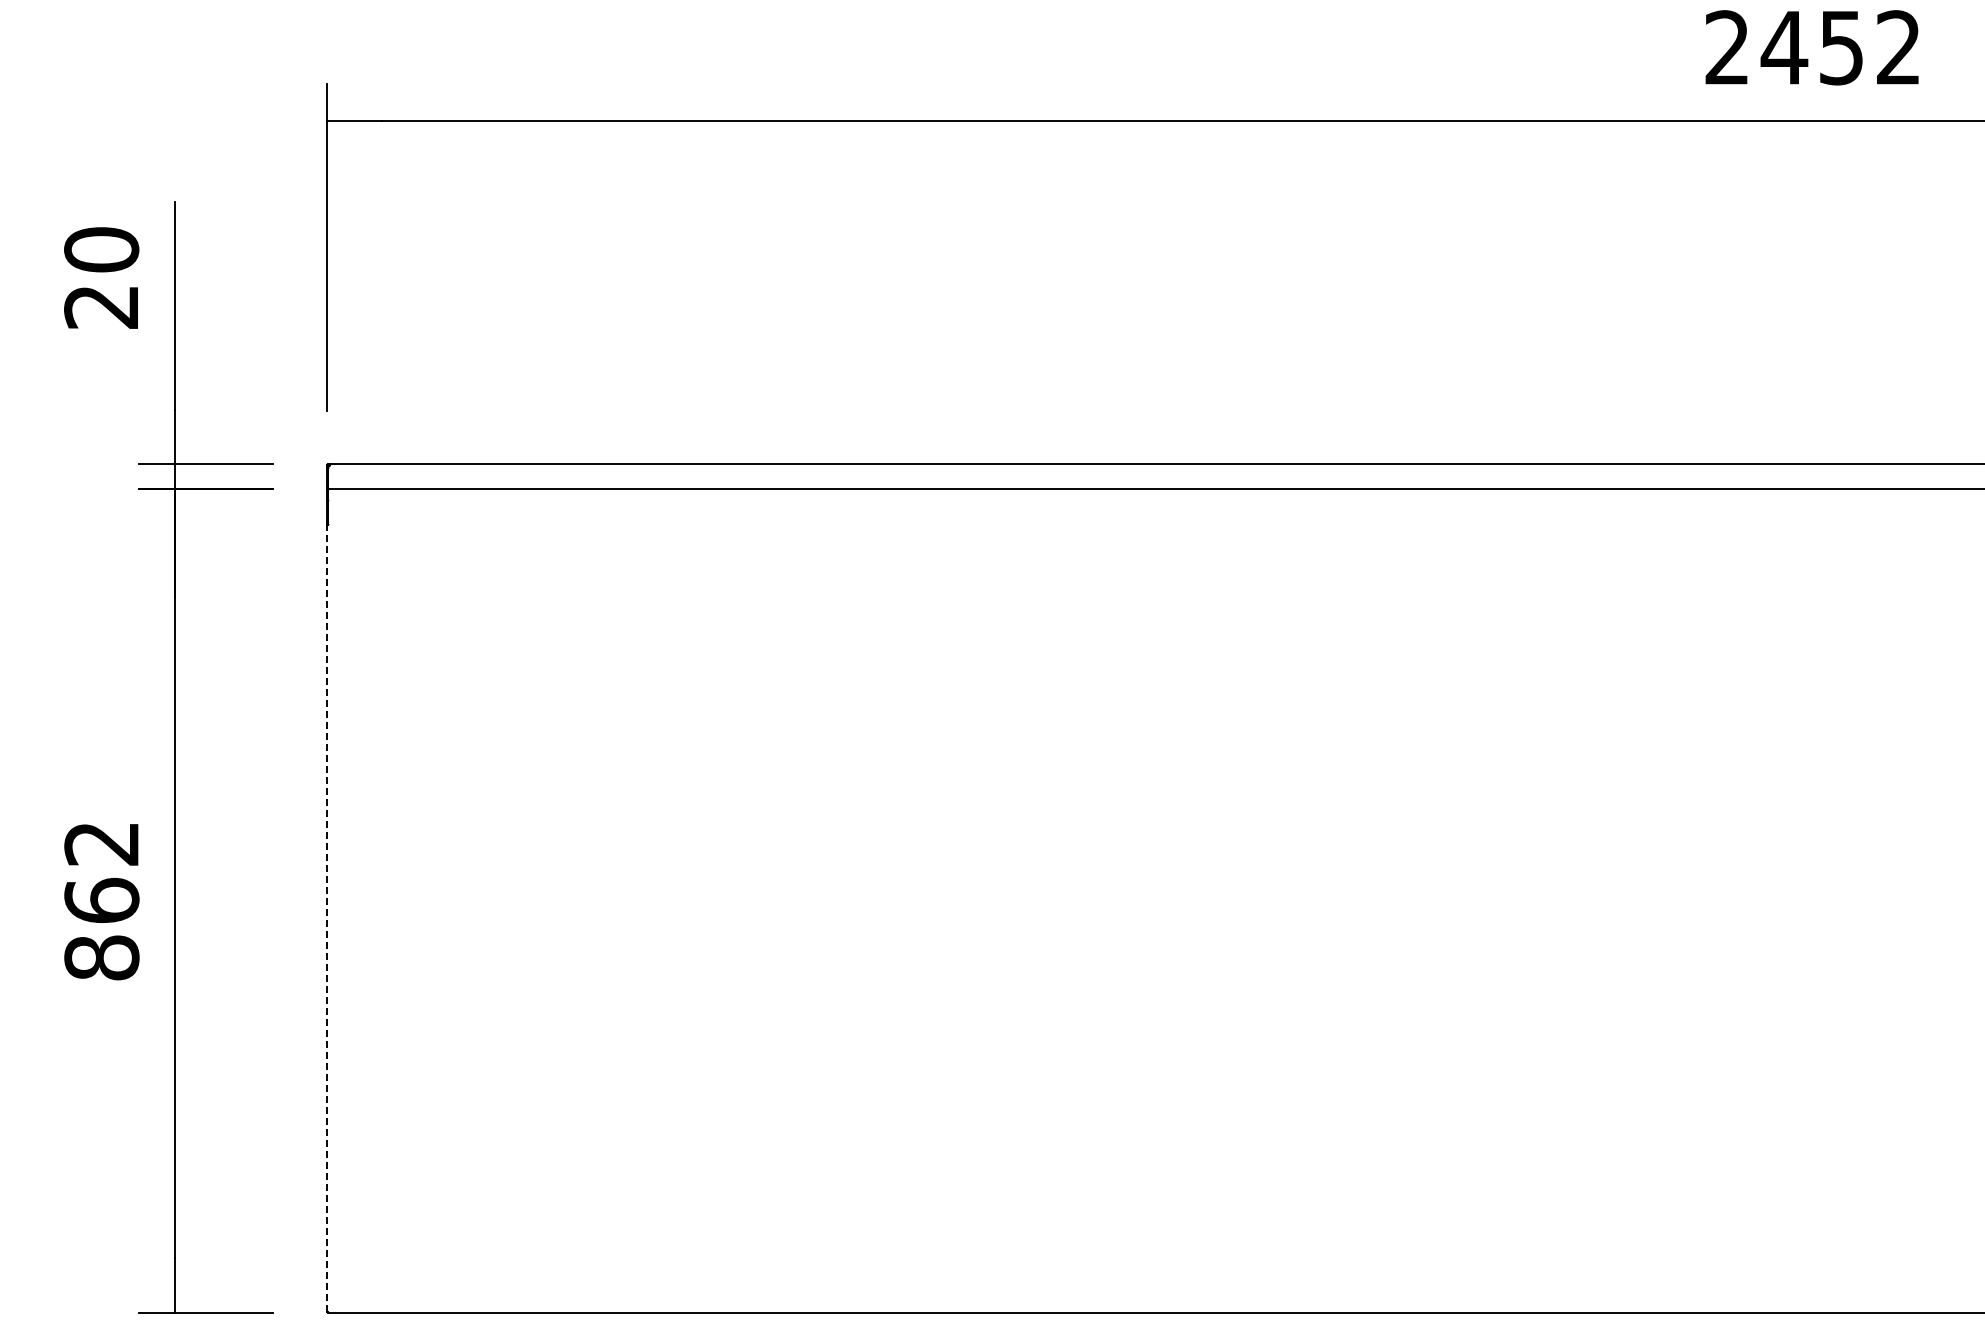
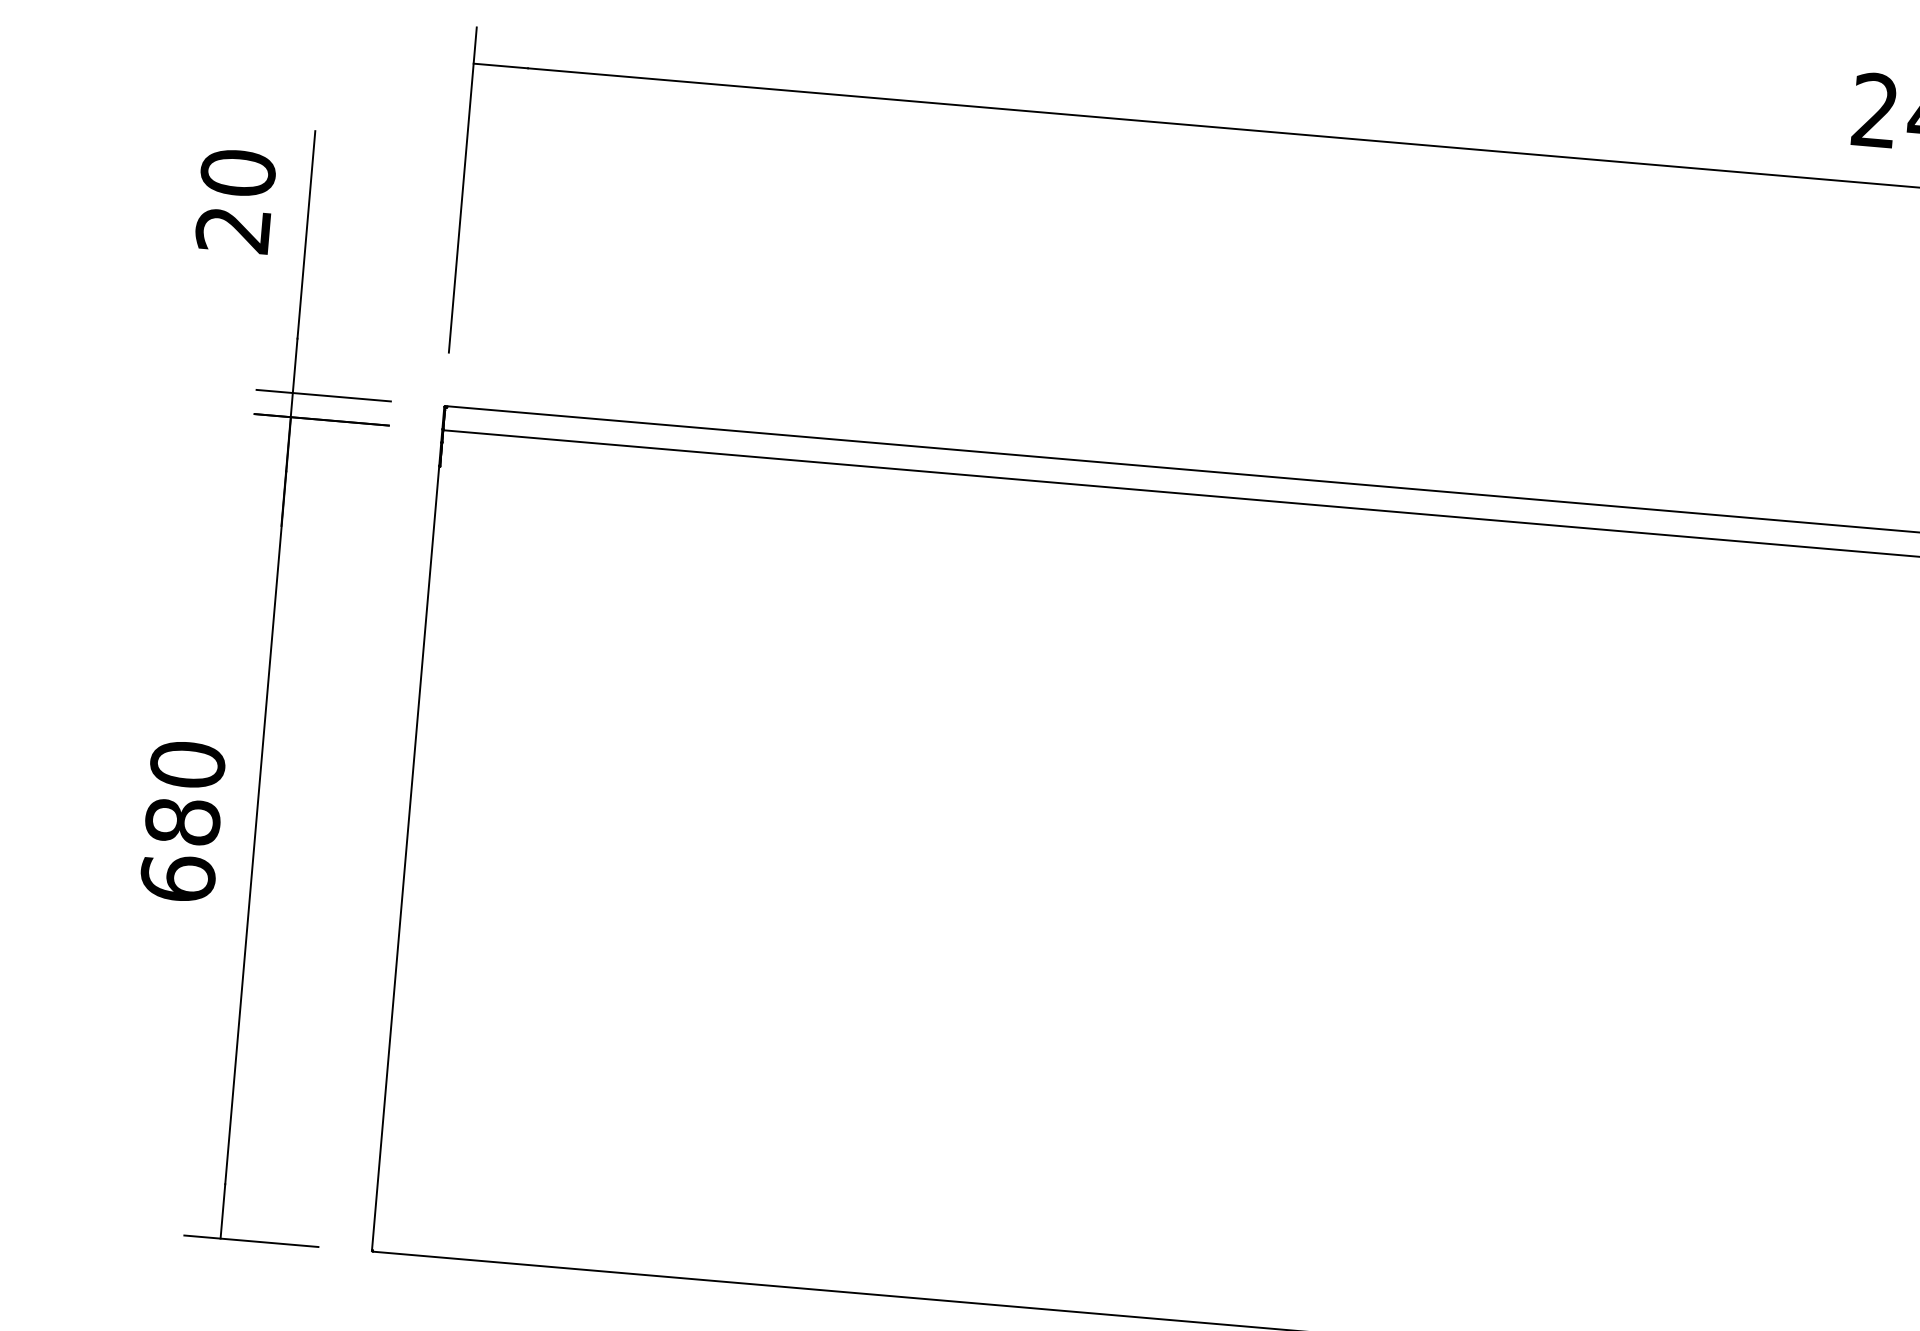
text: (101, 900) -> (182, 821), 862 -> 680
line: (327, 918) -> (406, 858), dashed -> solid

